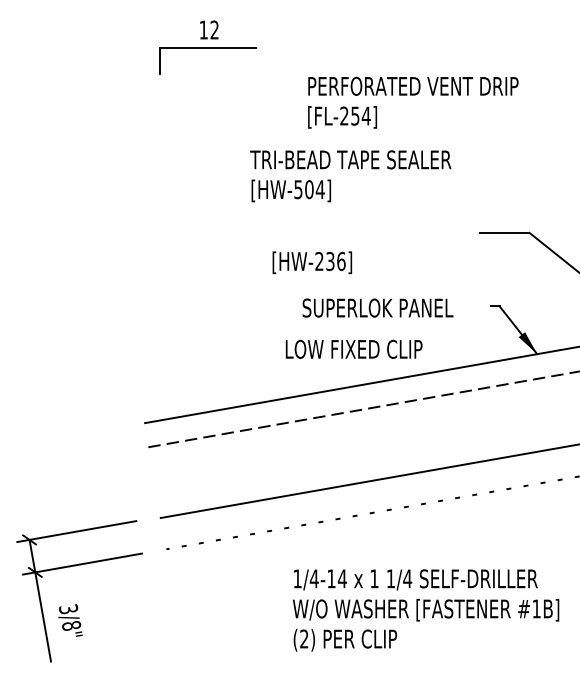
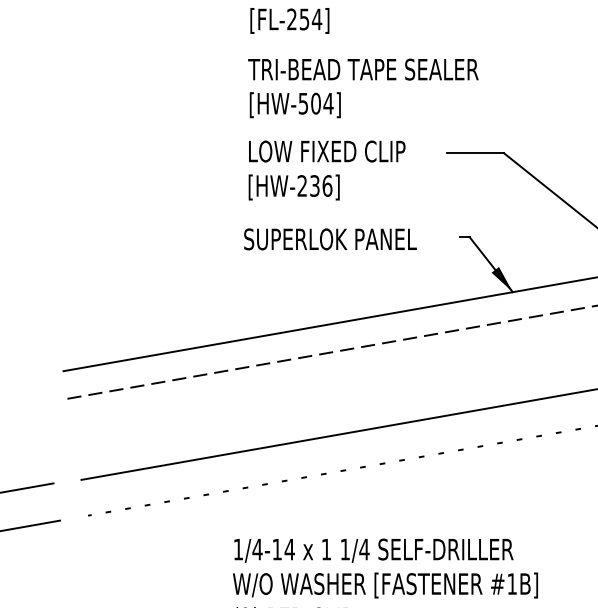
text: (350, 176) -> (363, 88), moved
text: (312, 262) -> (294, 187), moved
text: (353, 348) -> (326, 150), moved

